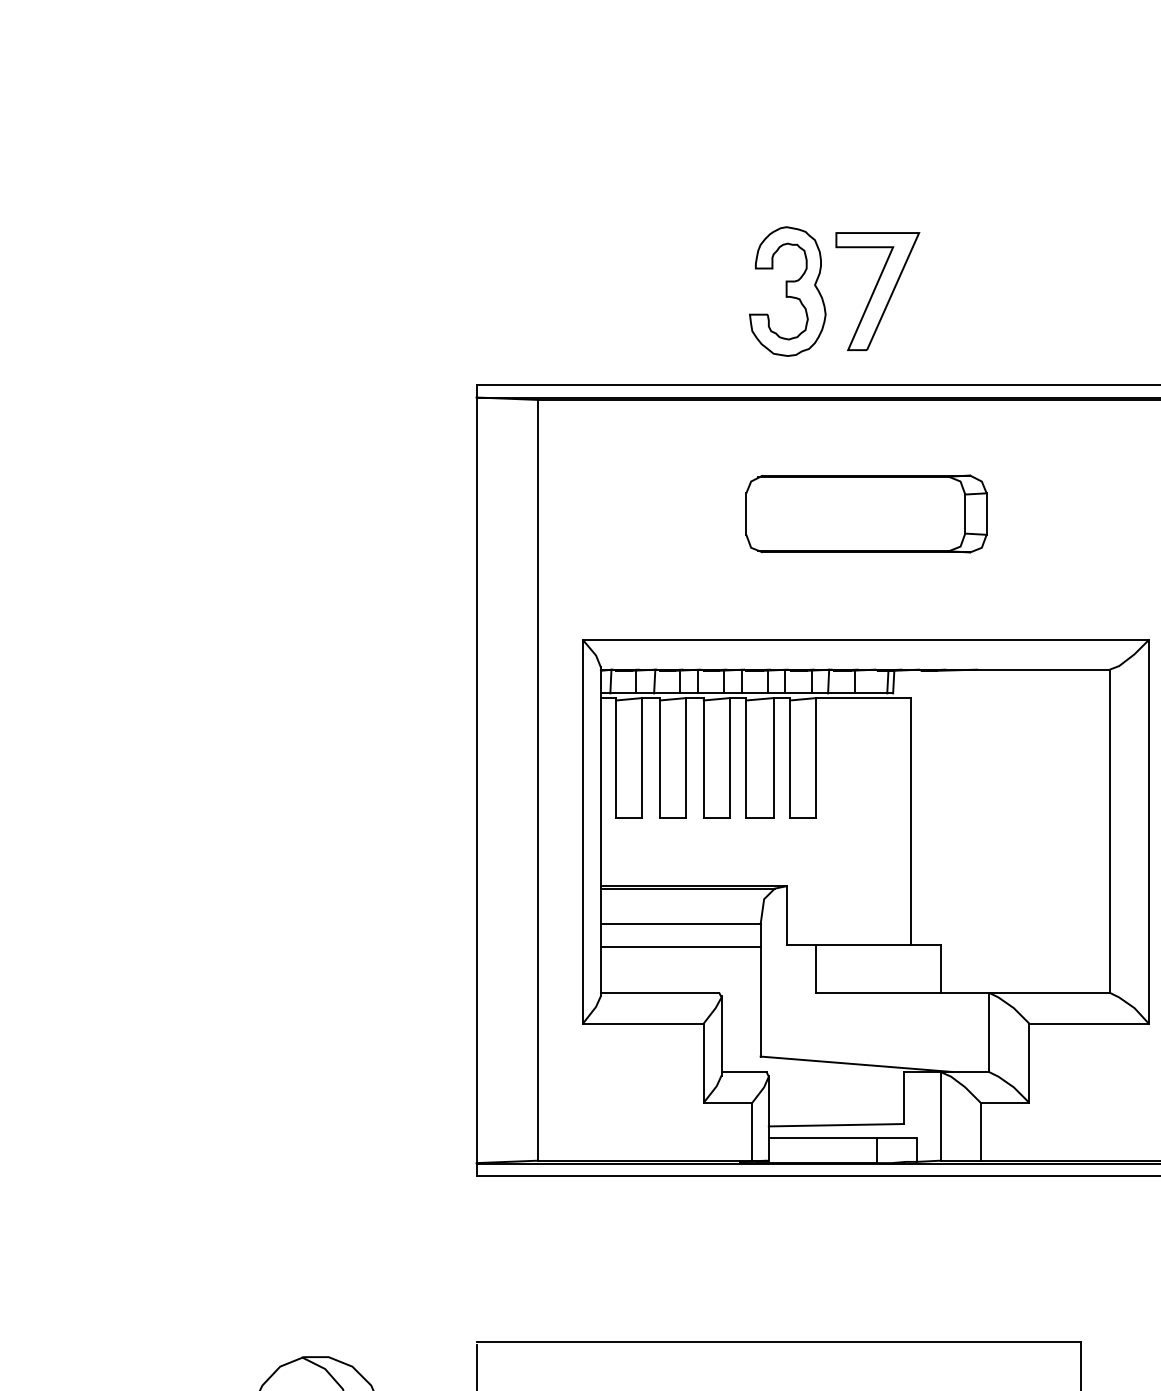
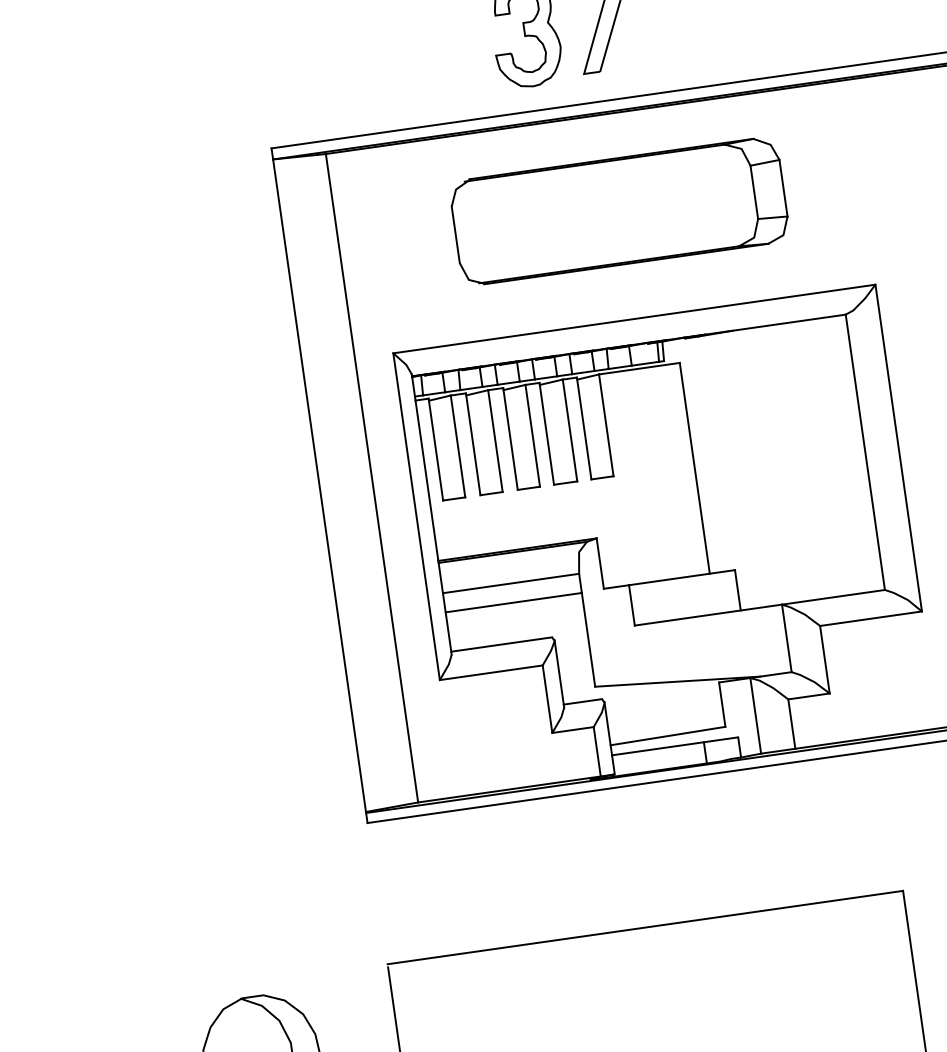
part: (866, 513) -> (619, 211), size x1.6

